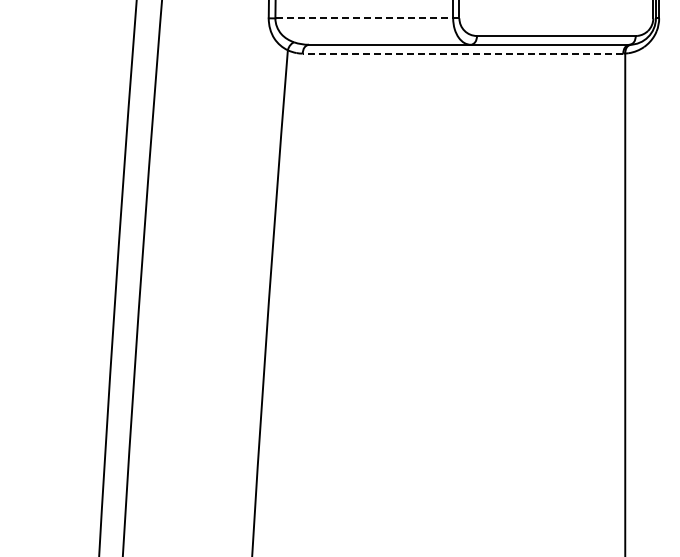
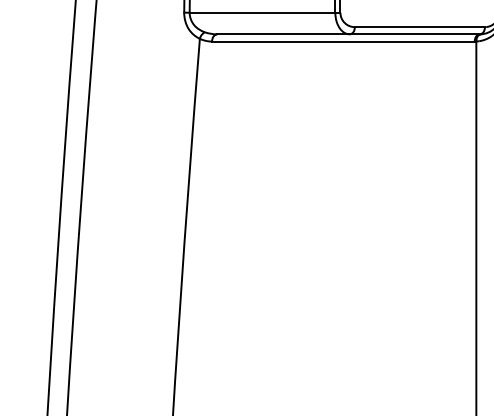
line: (367, 18) -> (265, 12), dashed -> solid
line: (462, 53) -> (342, 41), dashed -> solid

